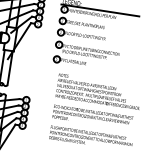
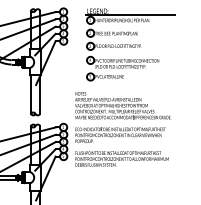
text: (95, 112) -> (122, 129), moved

